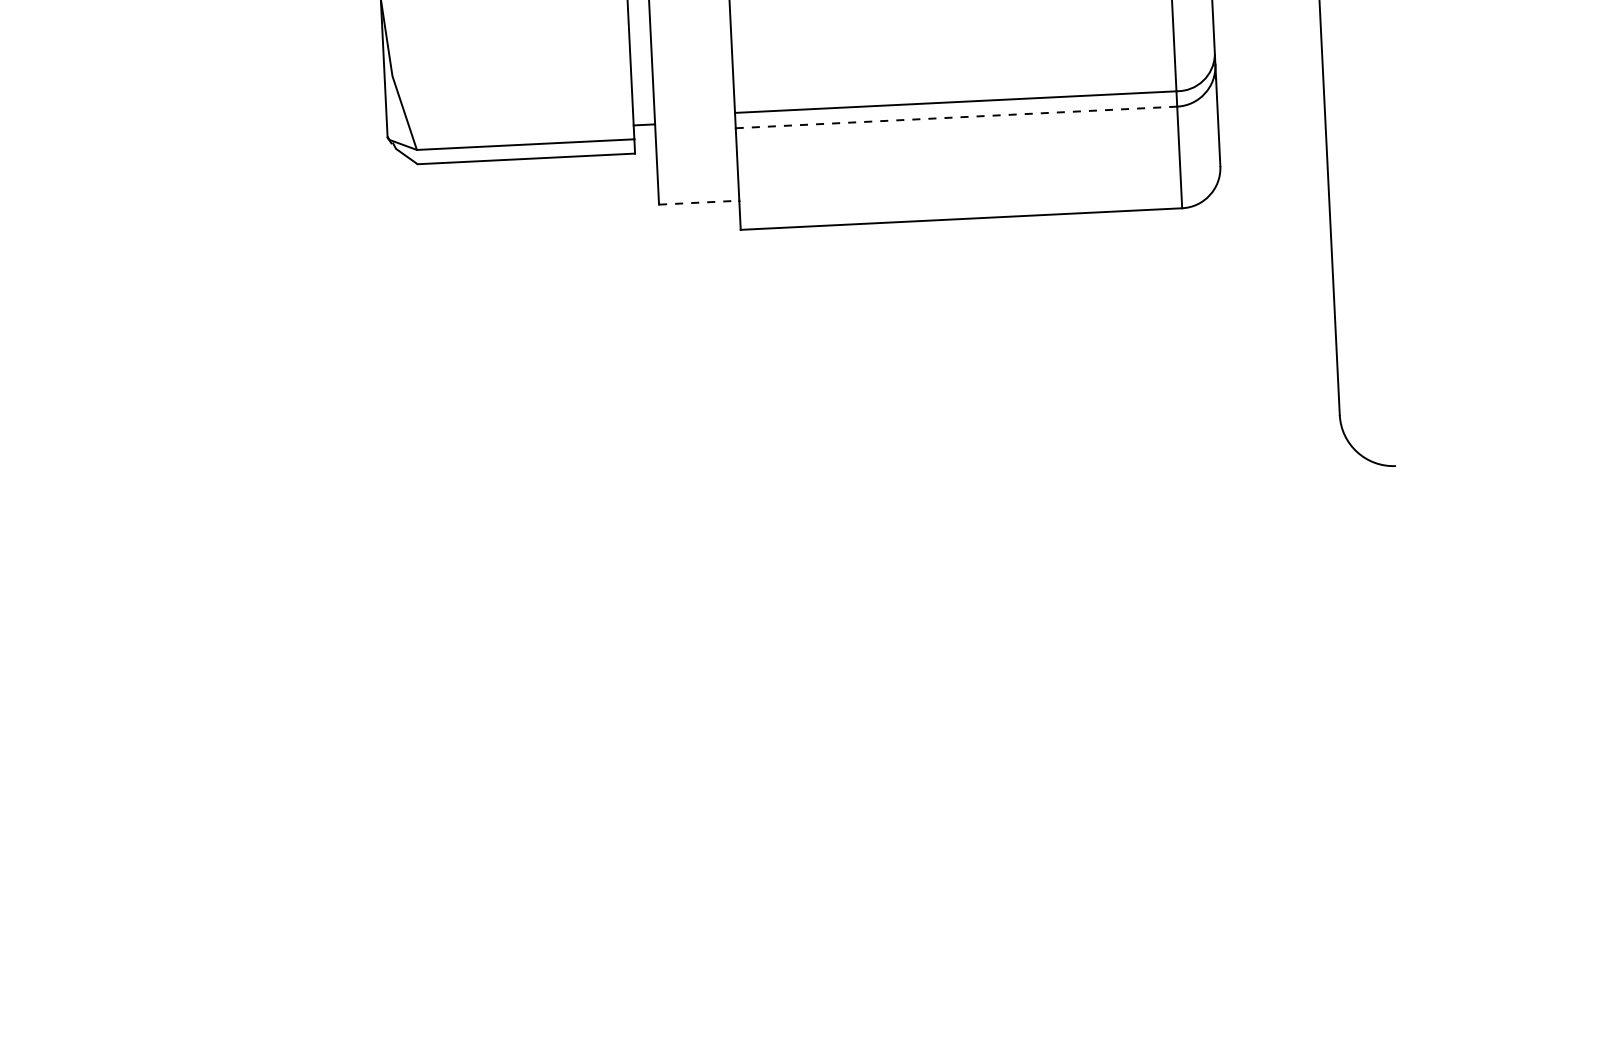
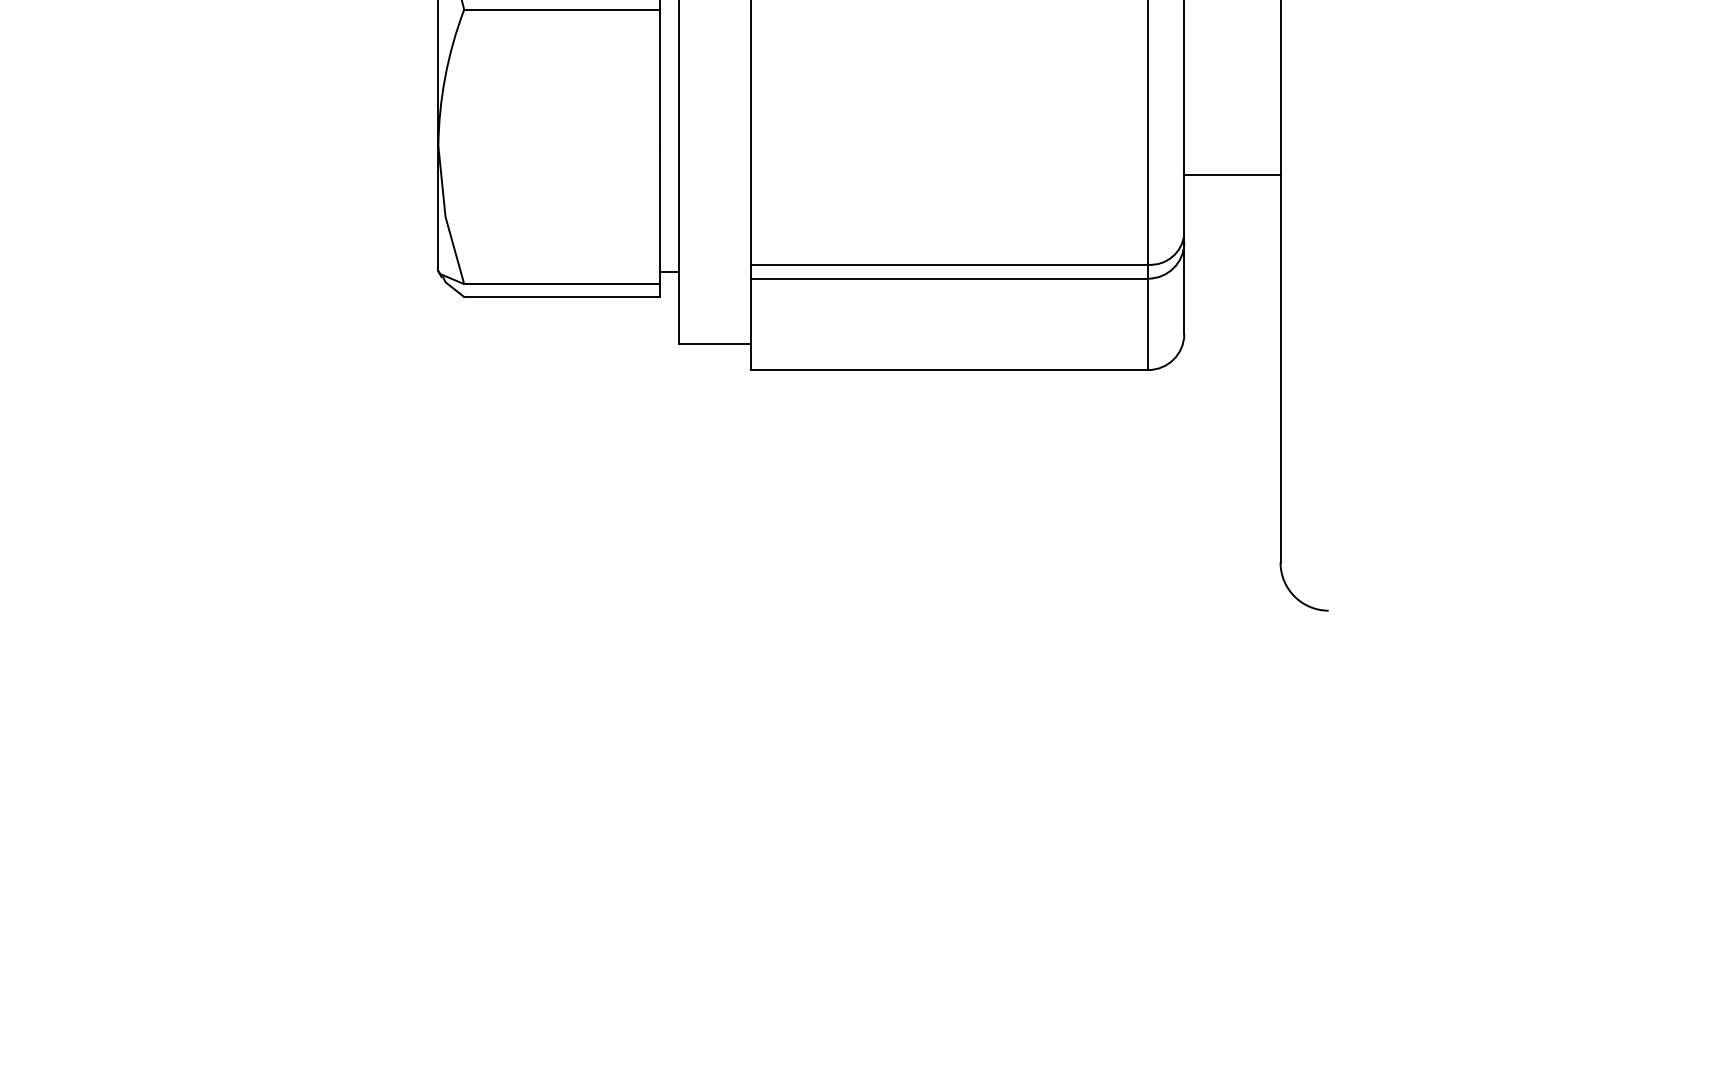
line: (957, 117) -> (950, 278), dashed -> solid
line: (699, 202) -> (715, 343), dashed -> solid

